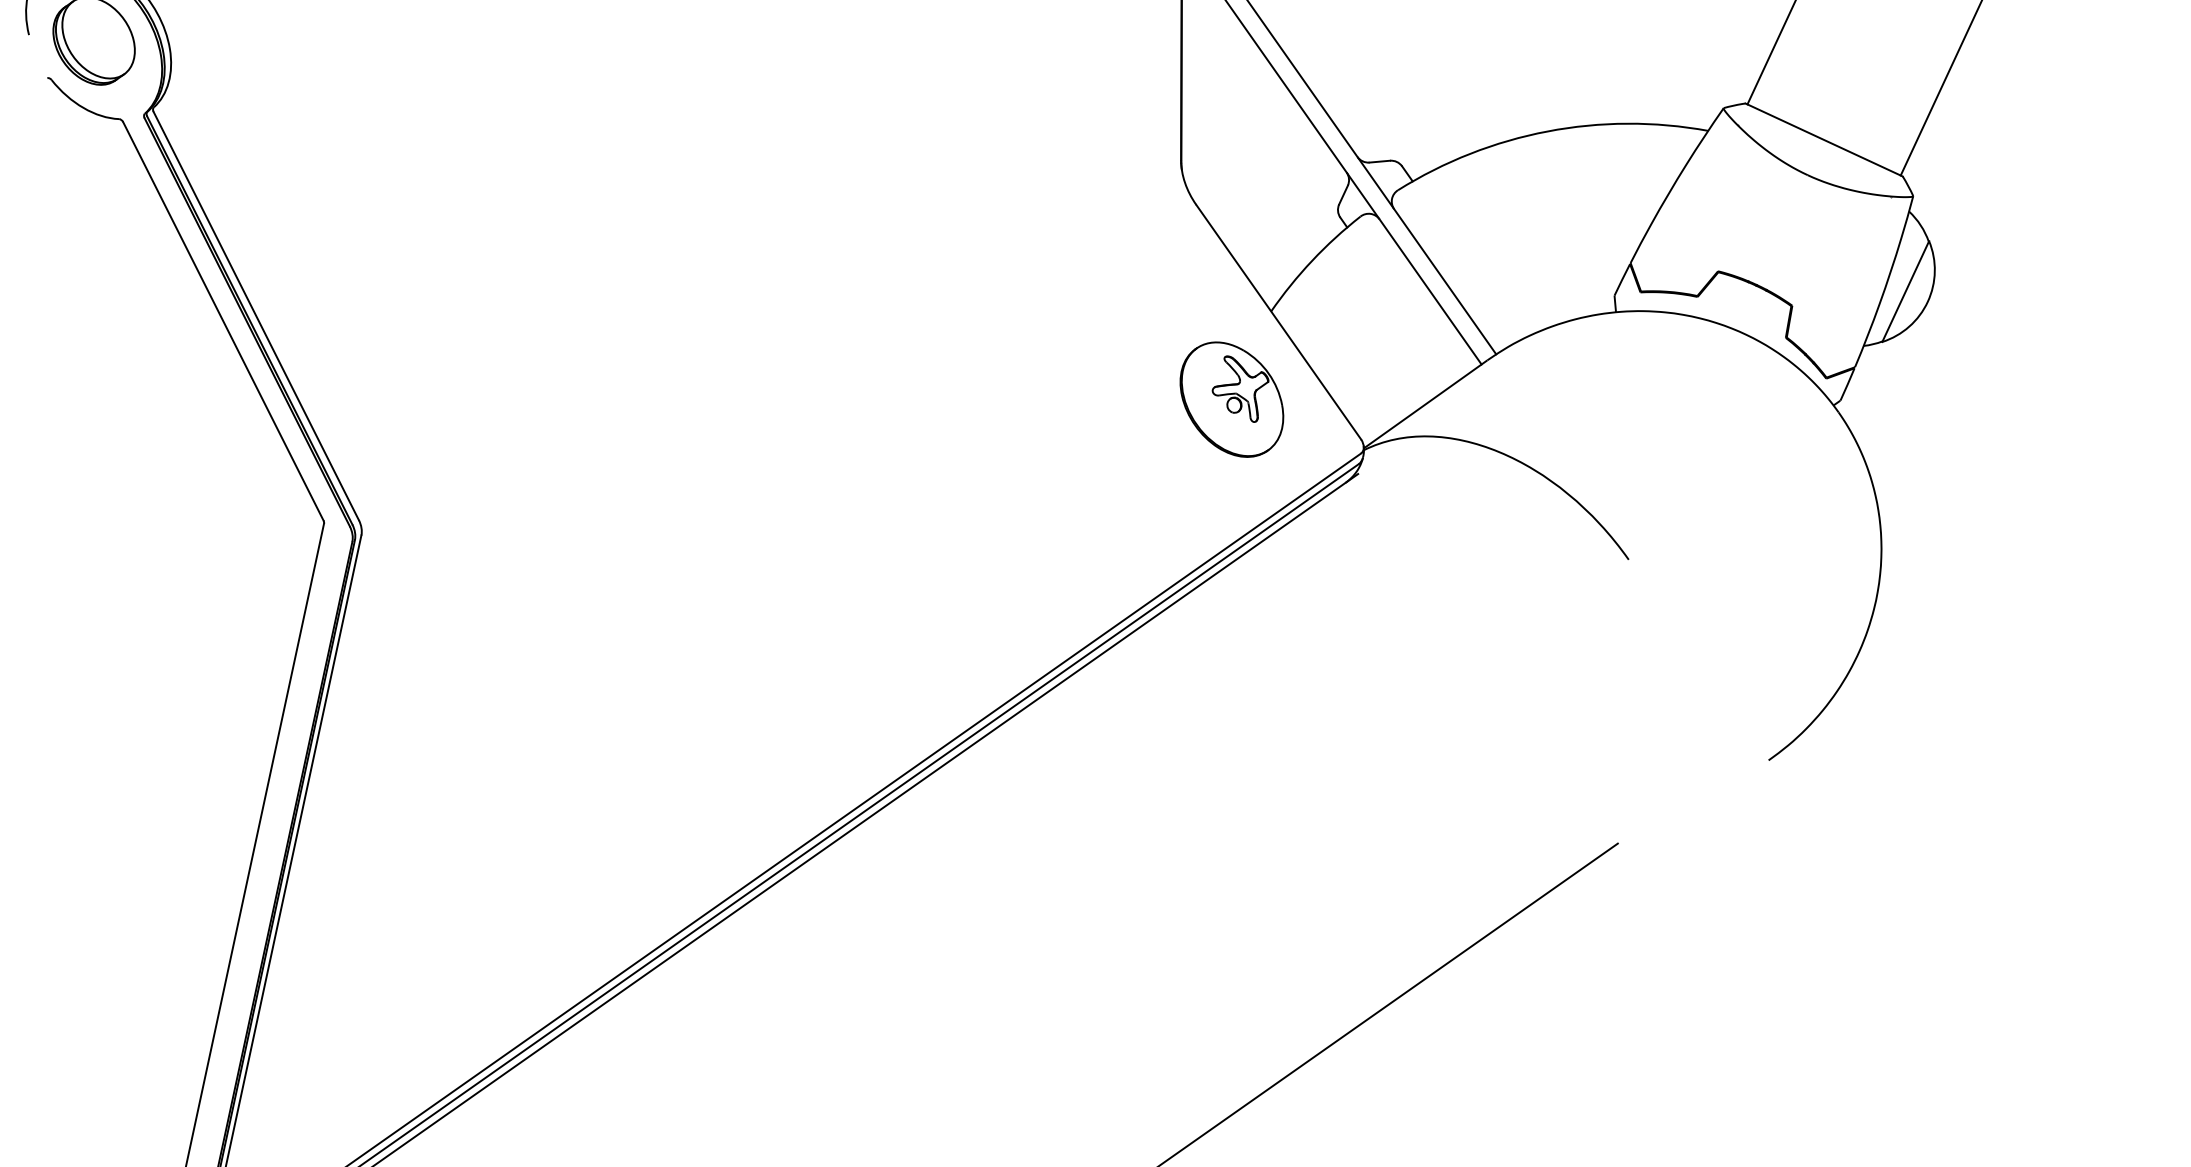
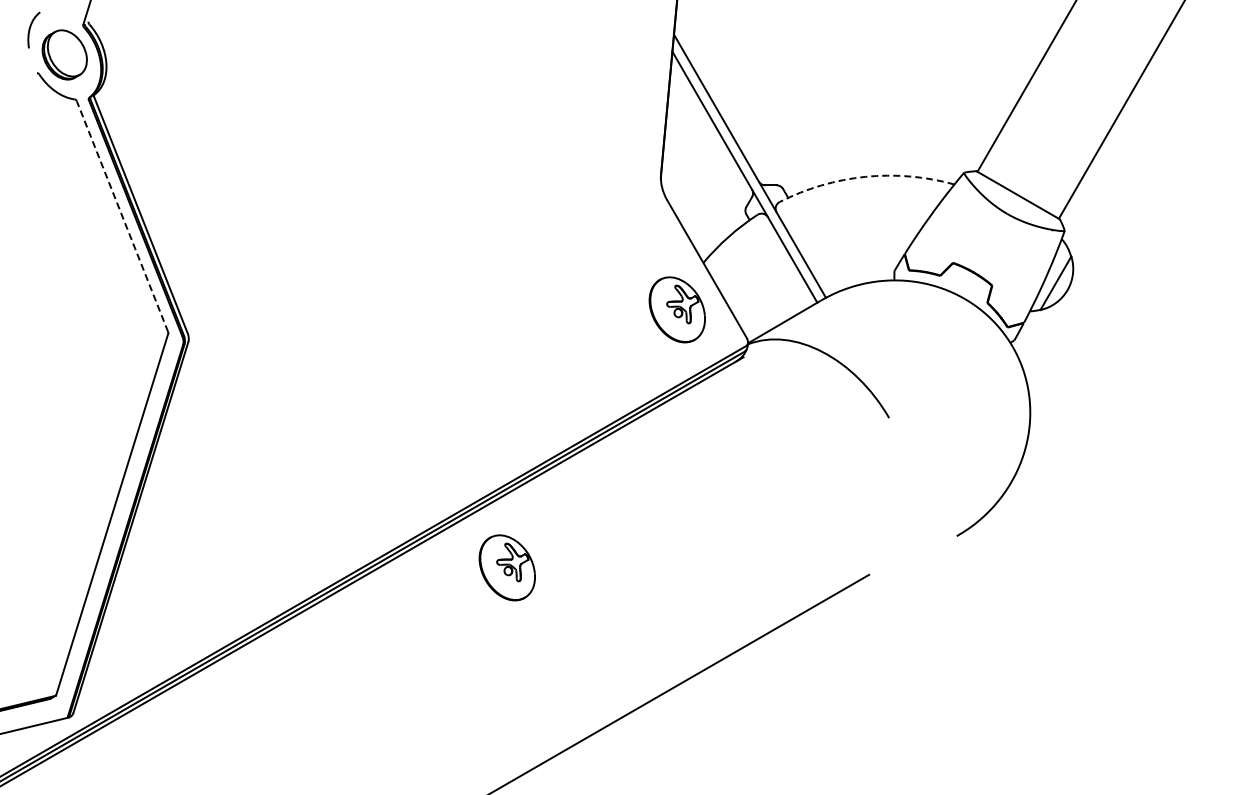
arc: (1547, 130) -> (865, 176), solid -> dashed
line: (223, 321) -> (122, 216), solid -> dashed
part: (967, 888) -> (506, 567), added

